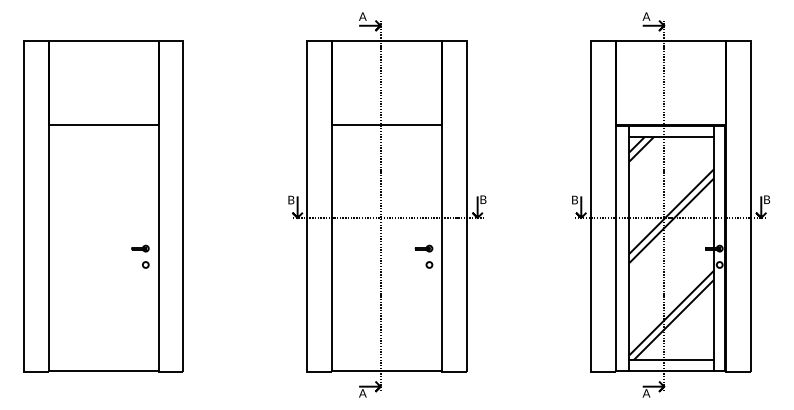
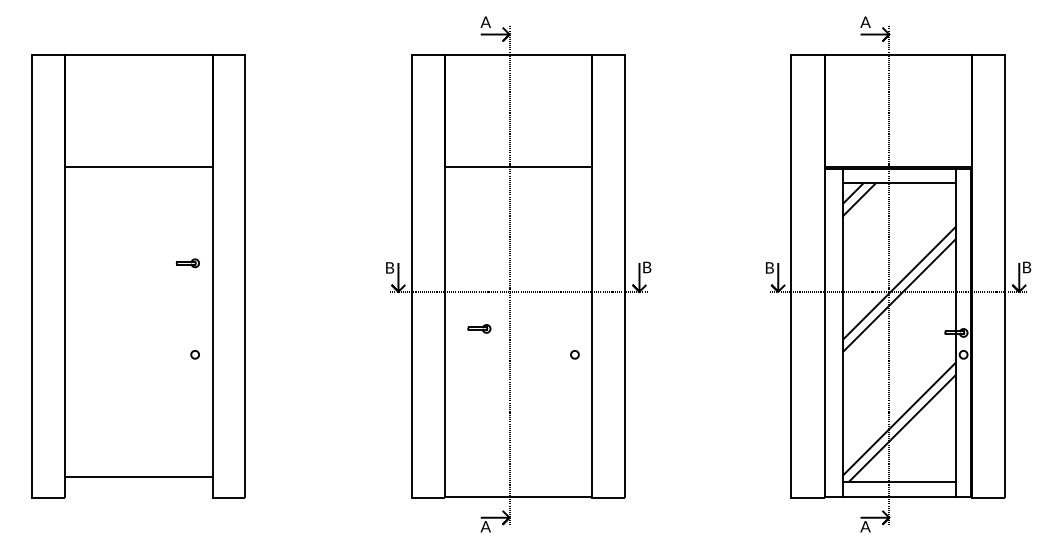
part: (140, 248) -> (188, 263), moved
part: (423, 248) -> (478, 328), moved
line: (103, 371) -> (138, 477), moved

